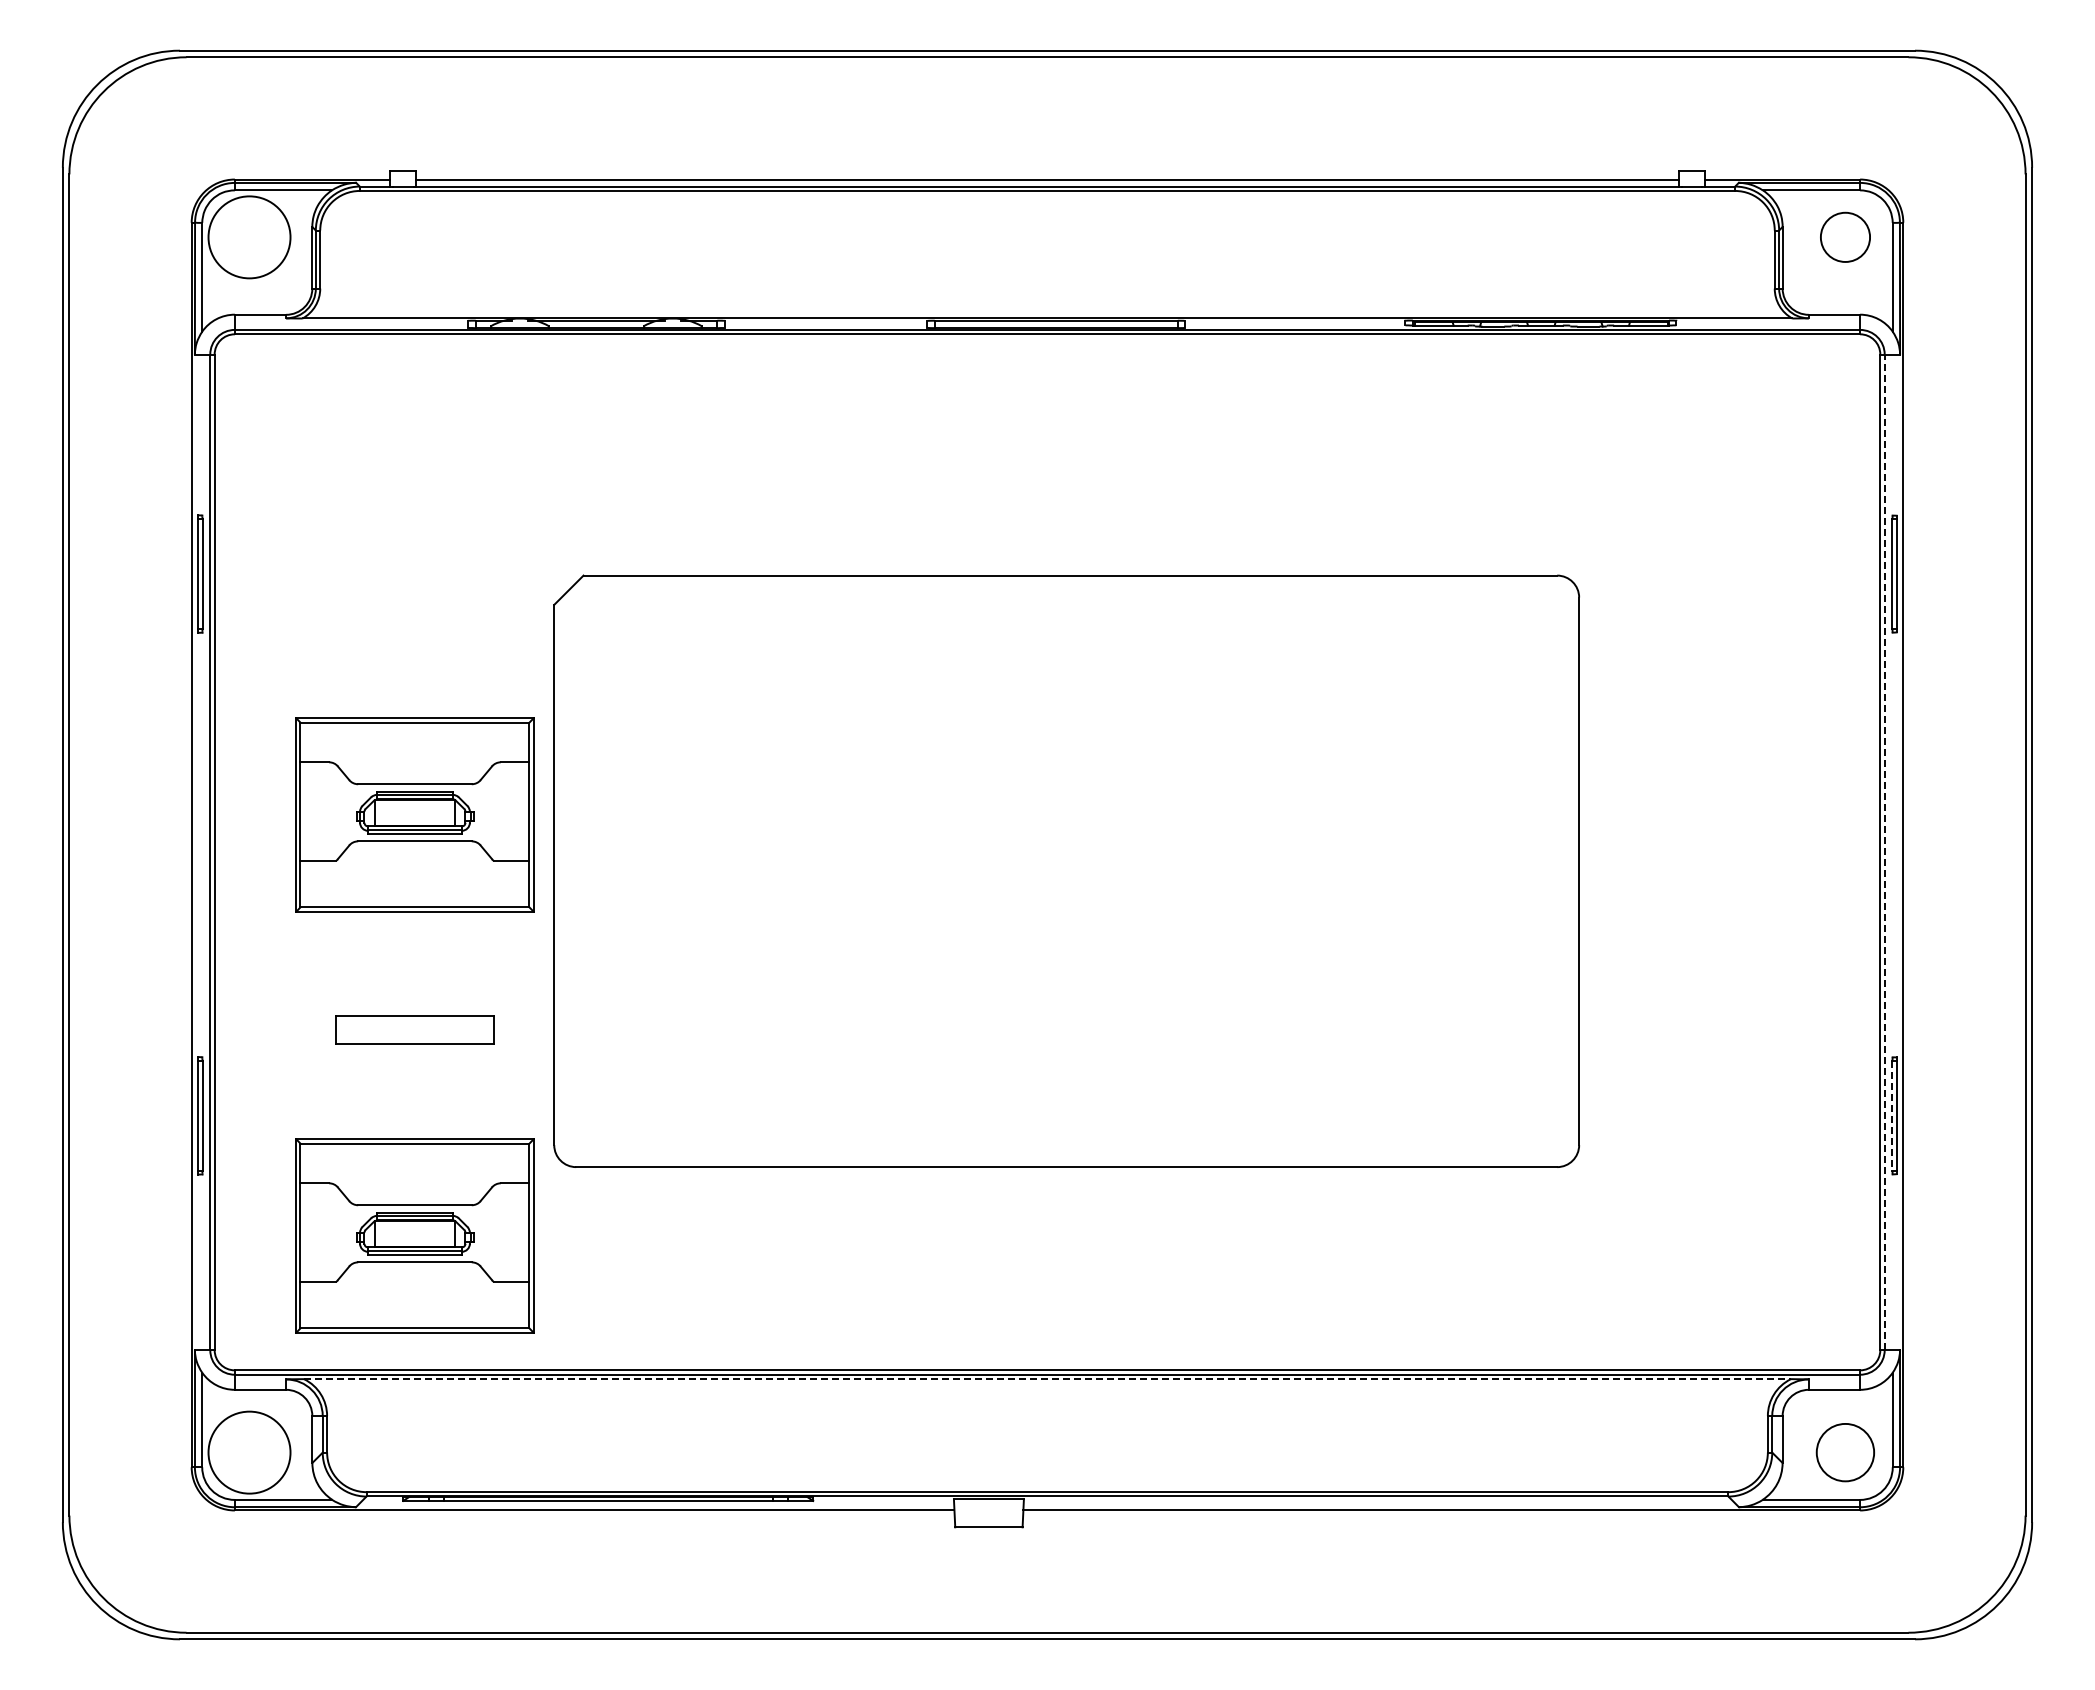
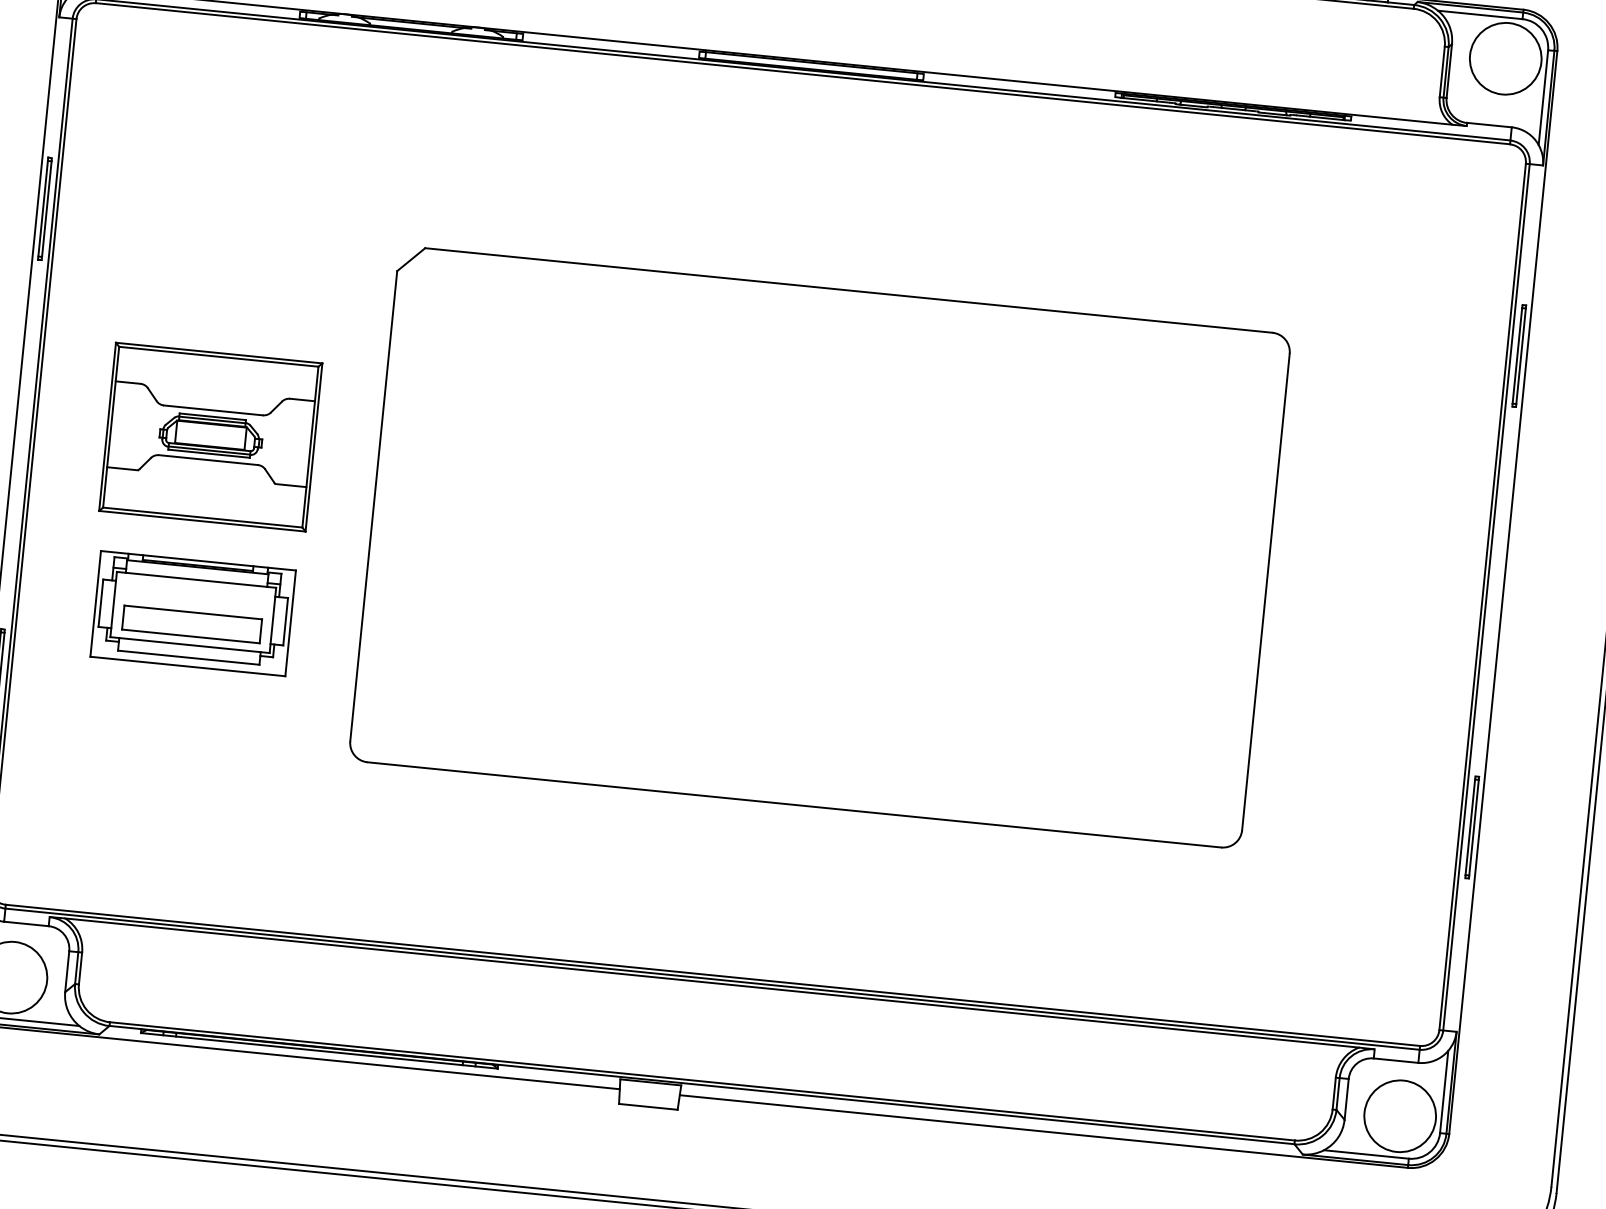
circle: (1845, 237) -> (1505, 58), size x1.67
line: (1884, 852) -> (1486, 597), dashed -> solid
part: (1066, 870) -> (819, 546), moved
part: (414, 1017) -> (192, 613), added
line: (1892, 1115) -> (1470, 826), dashed -> solid
part: (414, 1235) -> (173, 803), removed
line: (1048, 1379) -> (713, 983), dashed -> solid
circle: (1845, 1452) -> (1400, 1116), size x1.43

